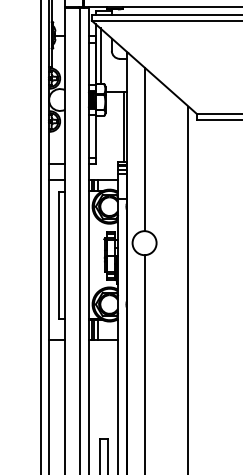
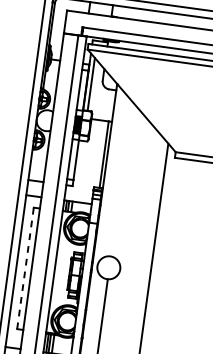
line: (145, 149) -> (121, 178), removed
line: (58, 255) -> (25, 268), solid -> dashed

